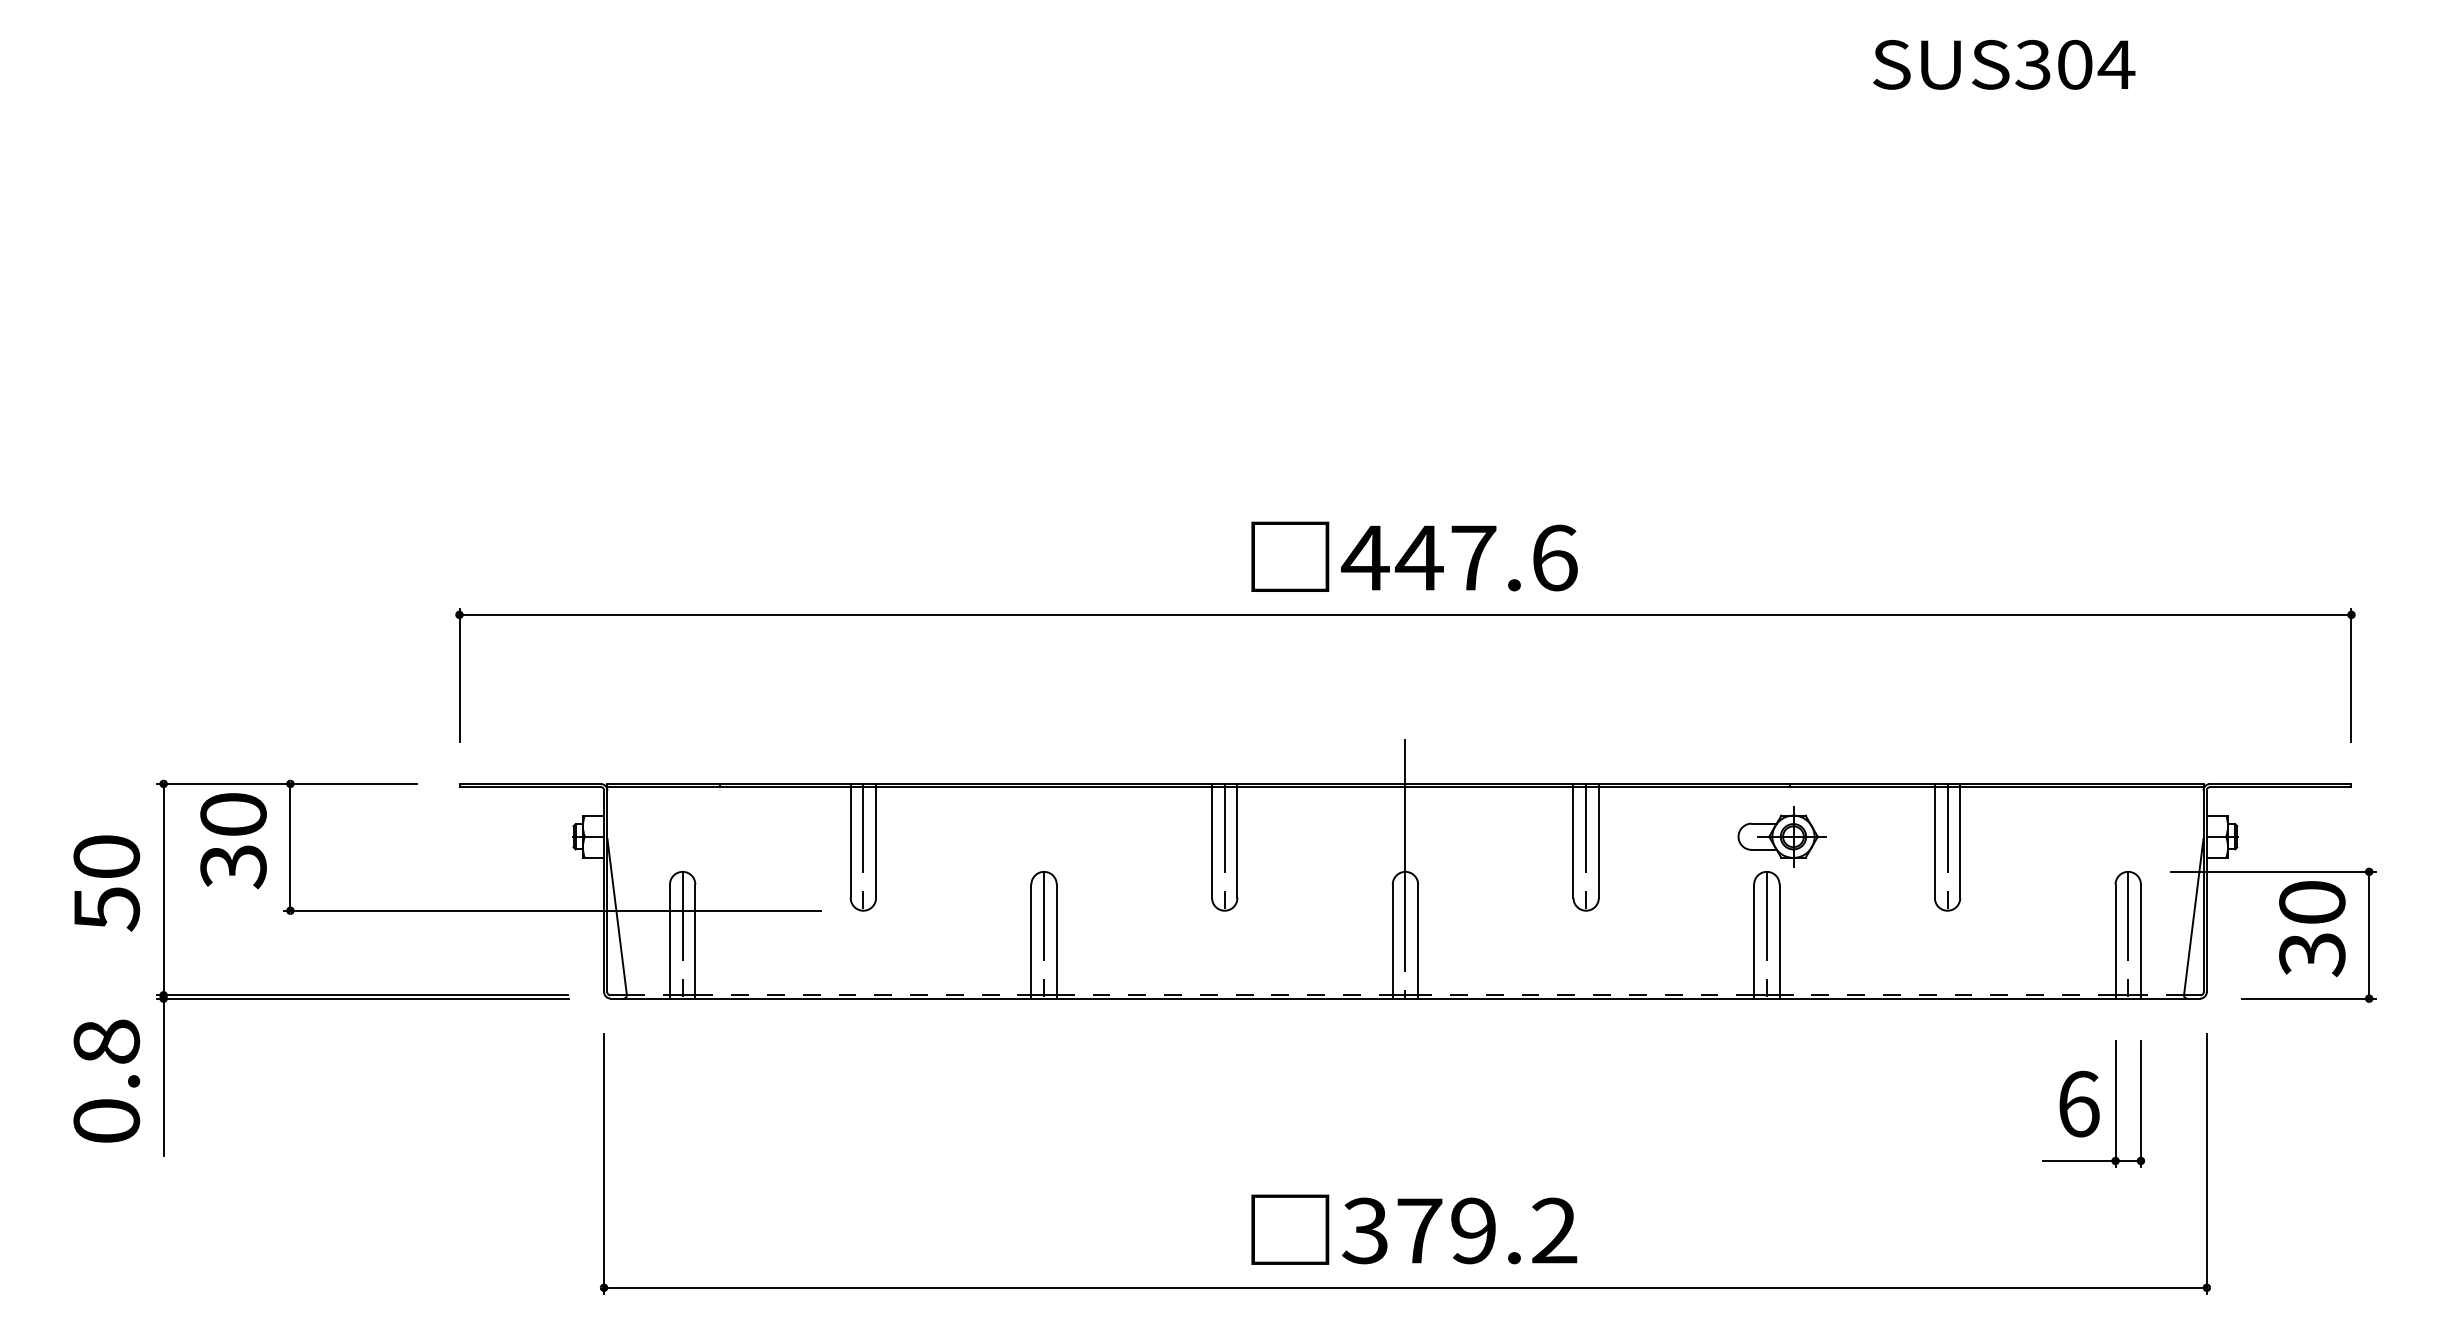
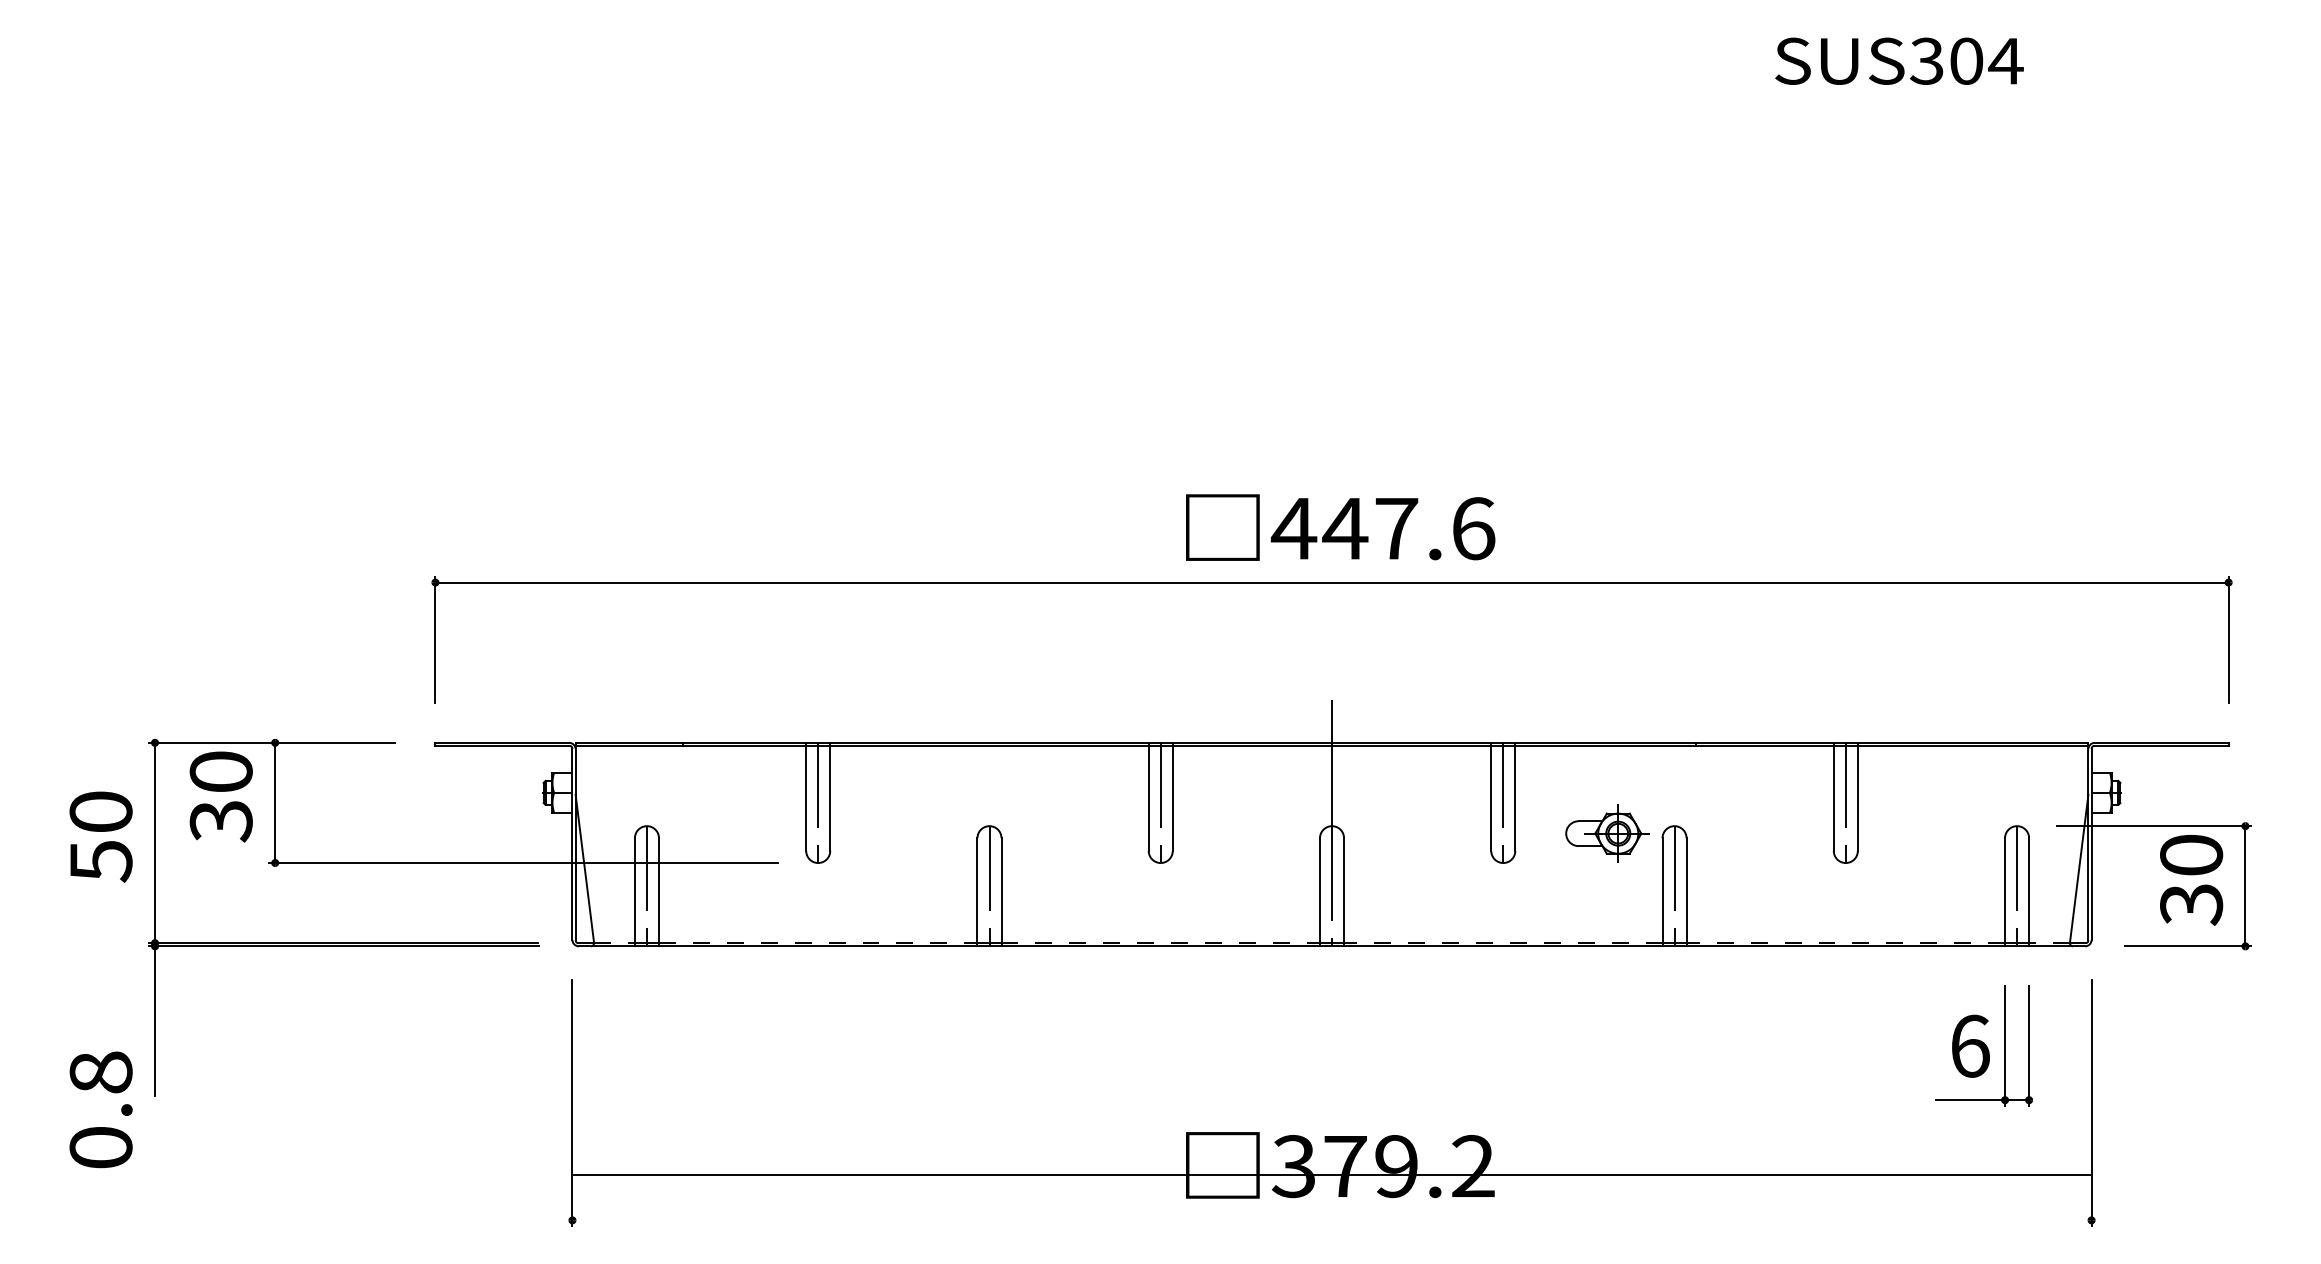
part: (1781, 836) -> (1606, 833), moved
text: (106, 1080) -> (100, 1109), moved
line: (1405, 1287) -> (1332, 1174), moved

